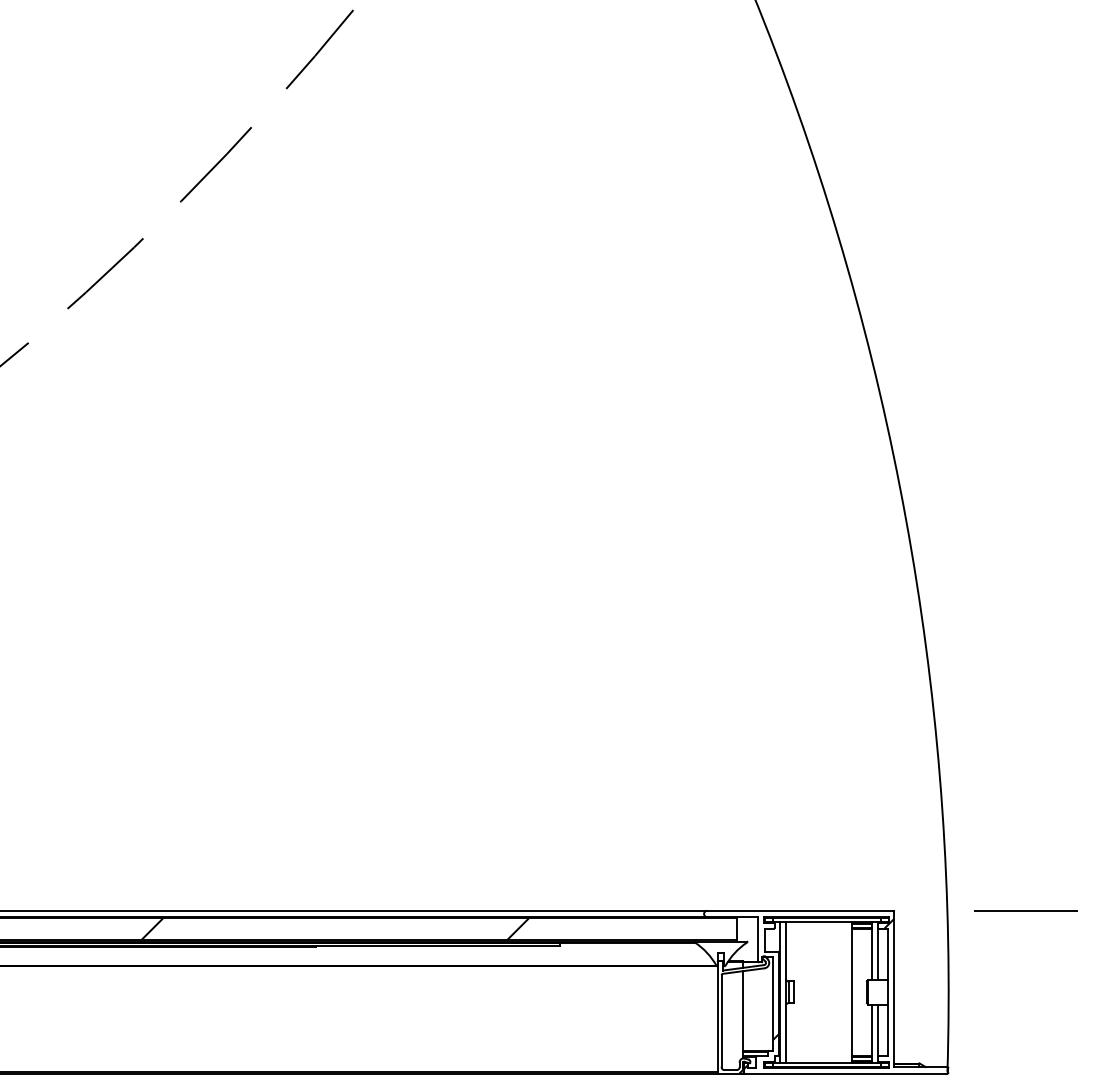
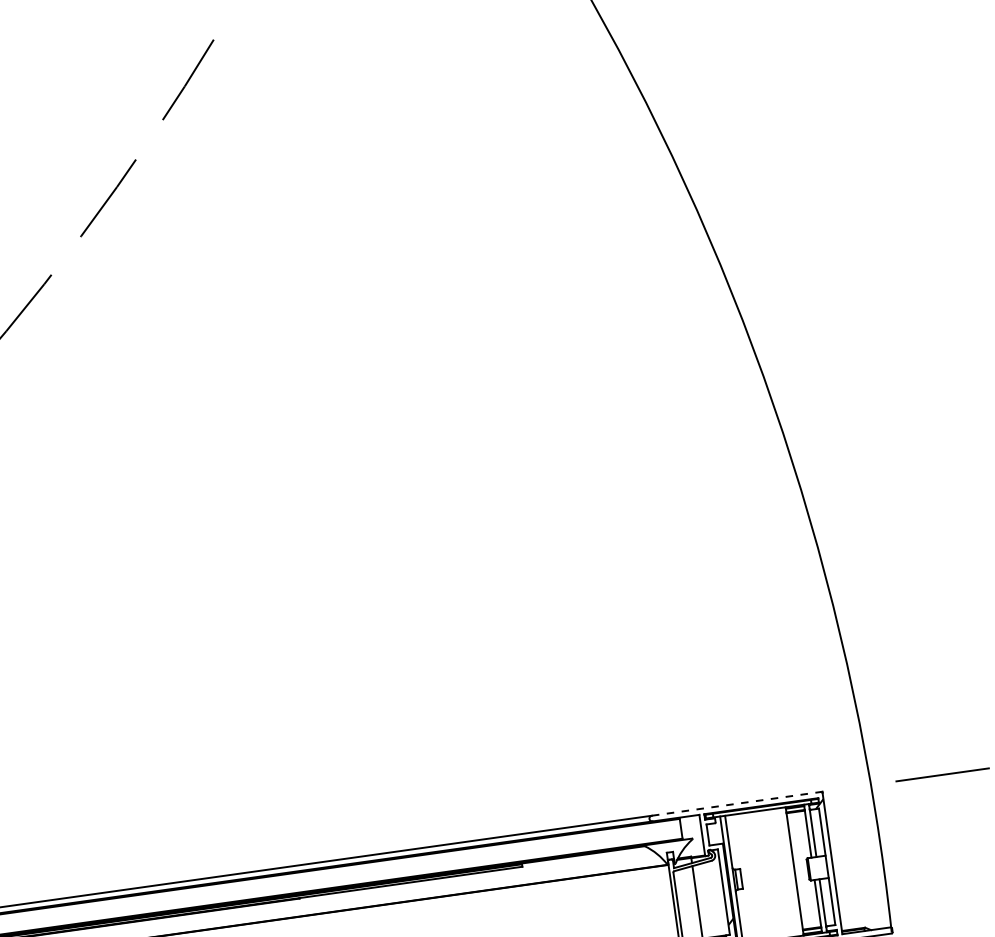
line: (800, 910) -> (736, 803), solid -> dashed
hatch: (334, 929) -> (314, 880), removed

